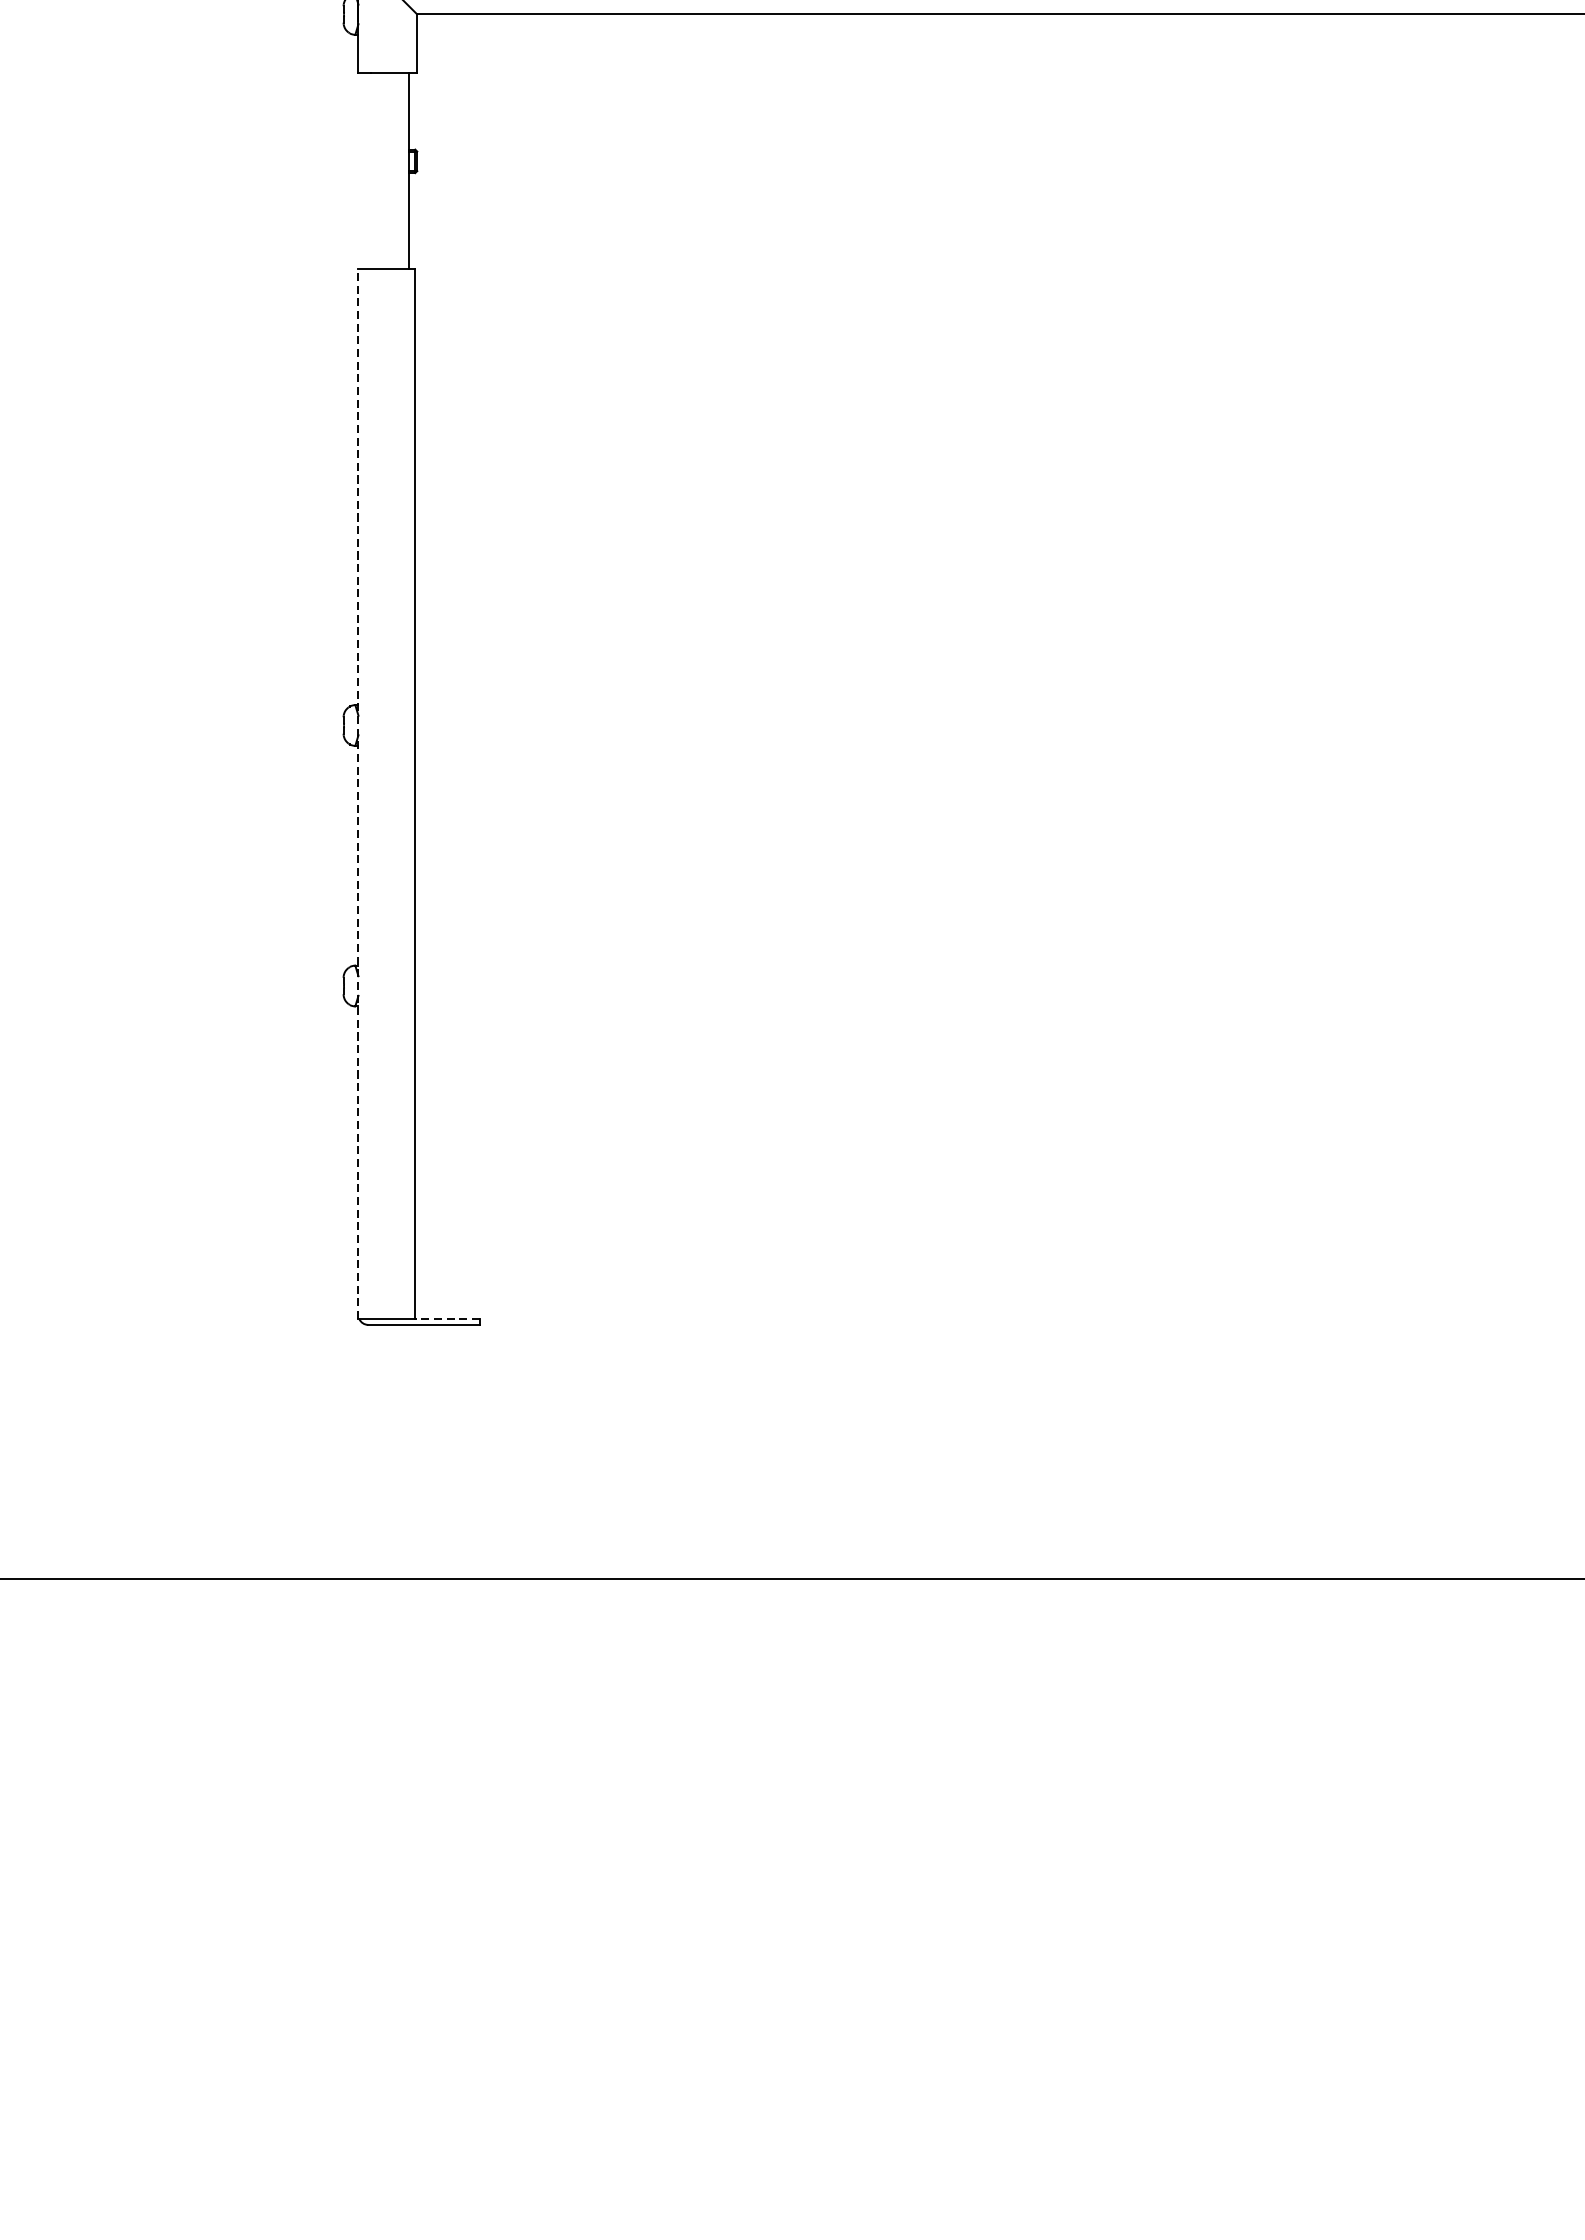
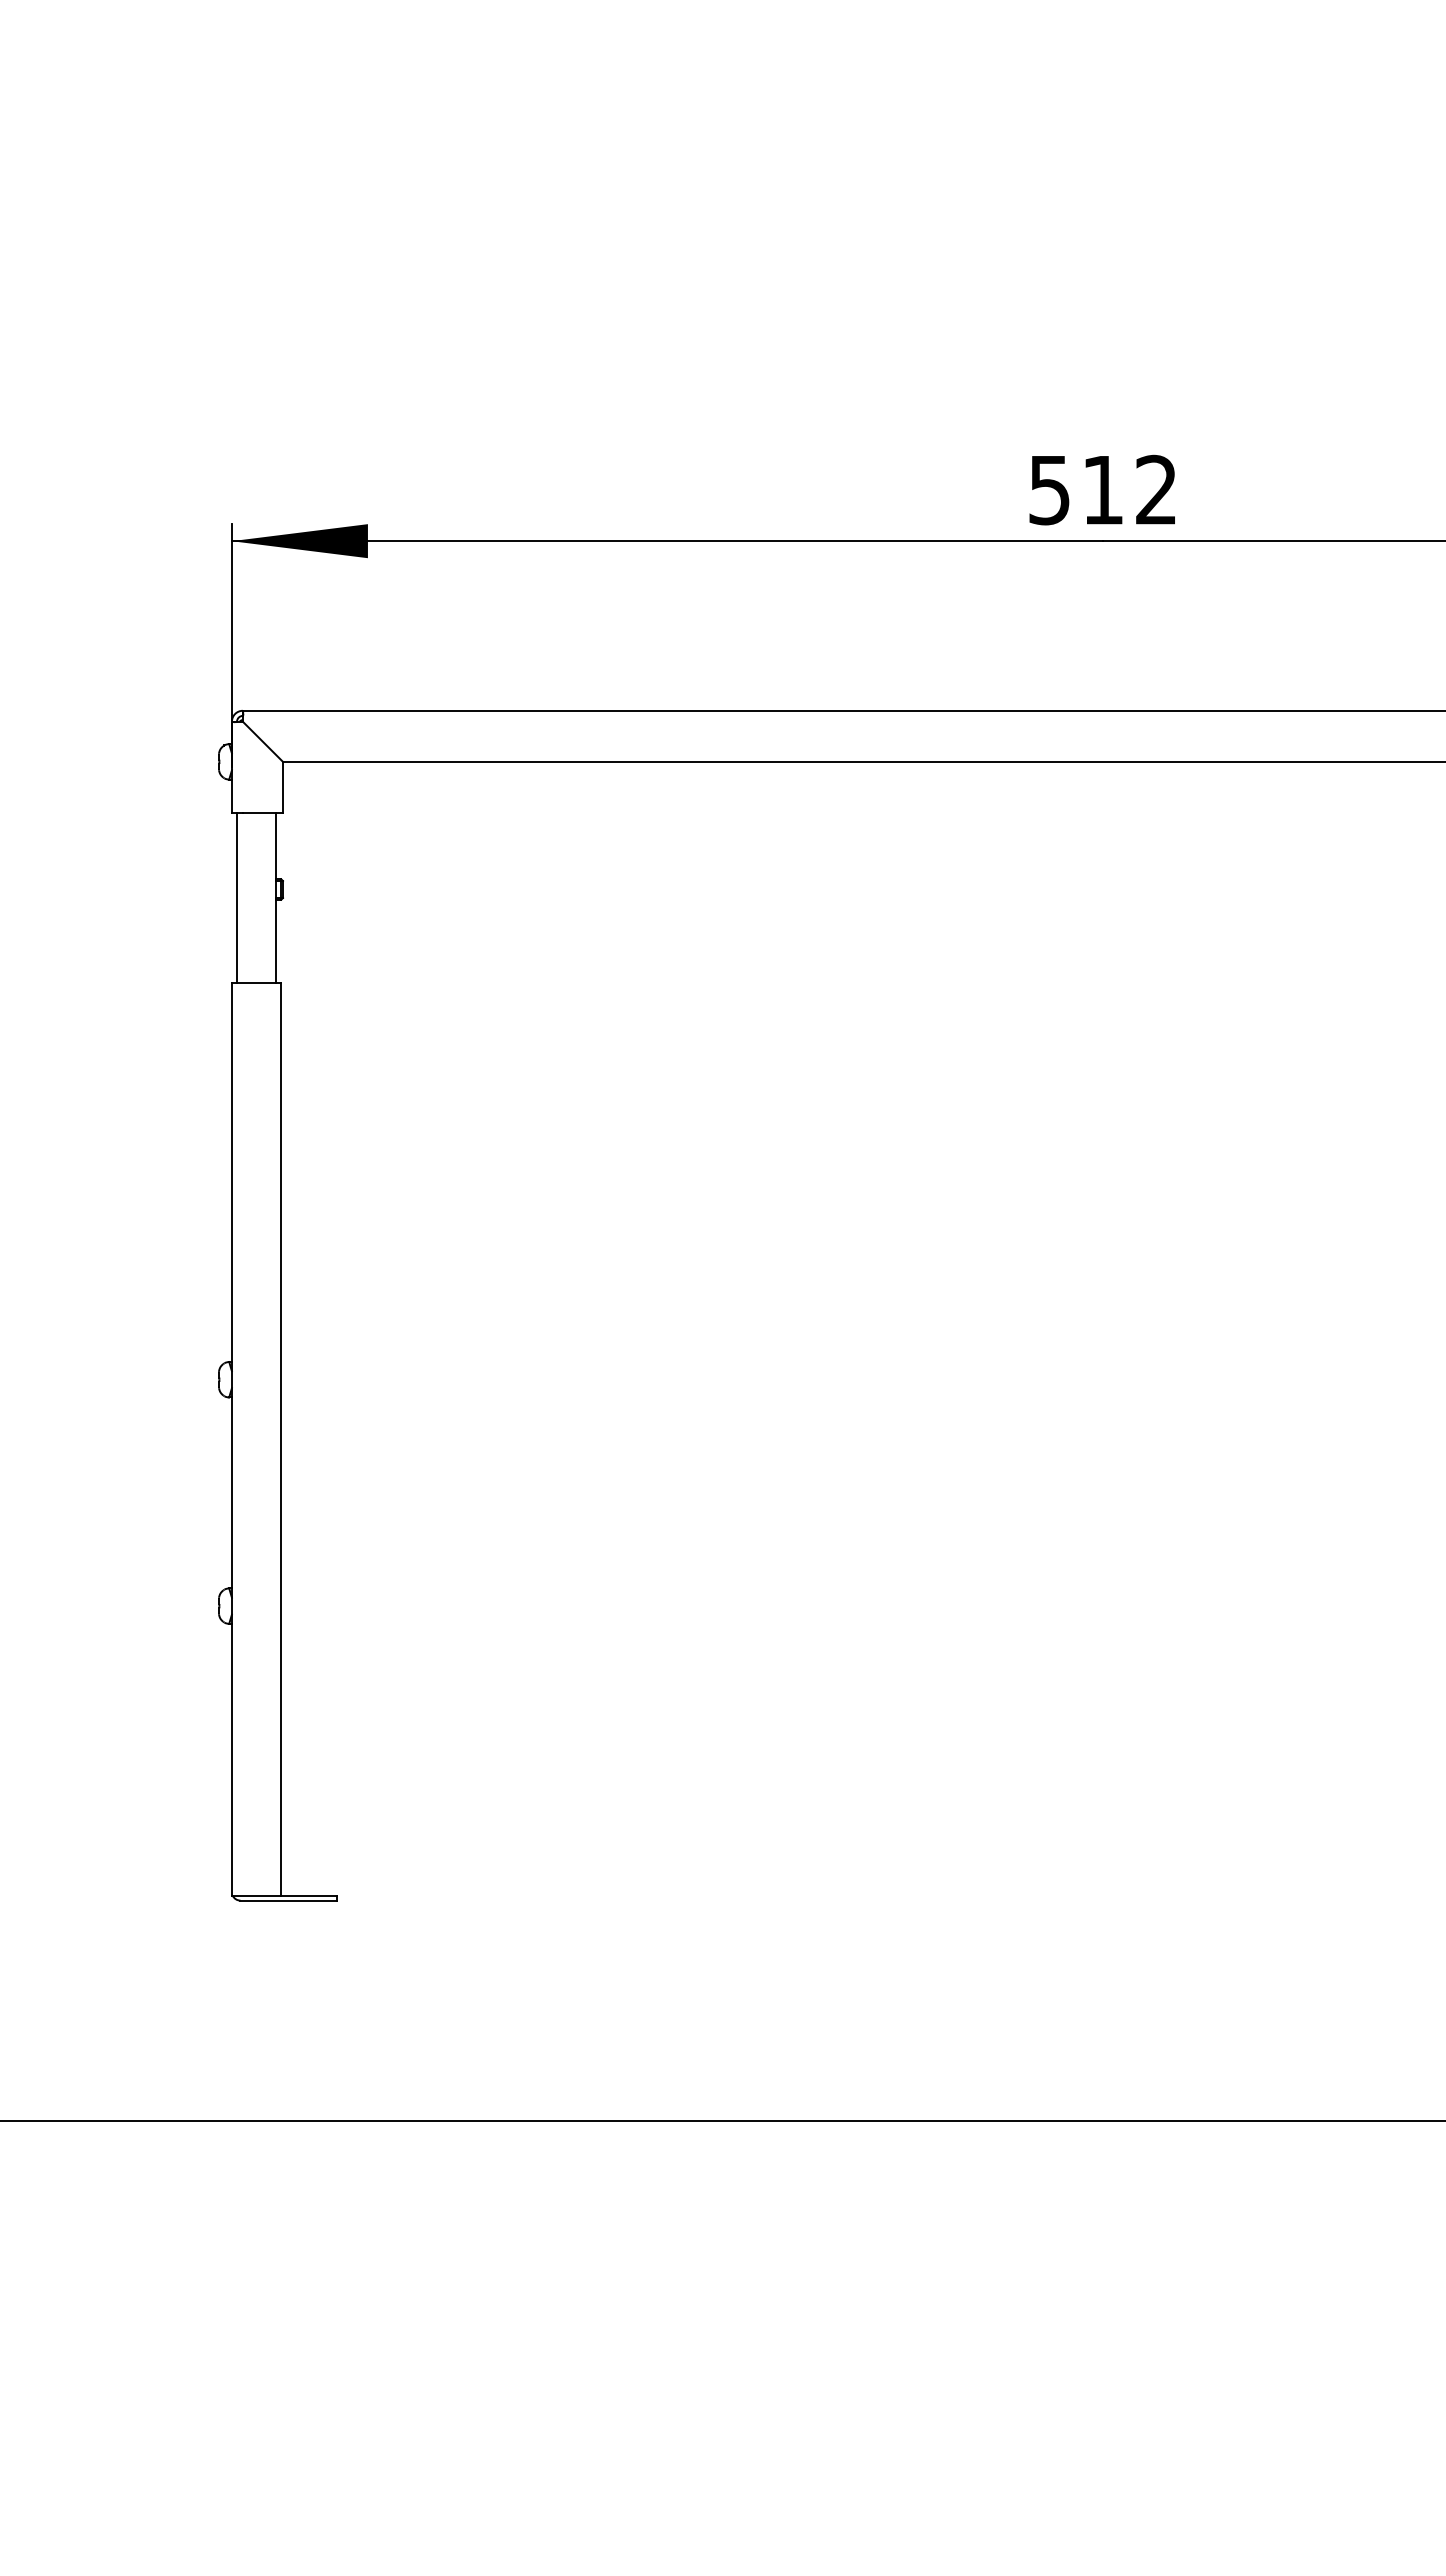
line: (364, 170) -> (237, 897), added
line: (357, 793) -> (231, 1438), dashed -> solid
line: (446, 1319) -> (308, 1895), dashed -> solid

